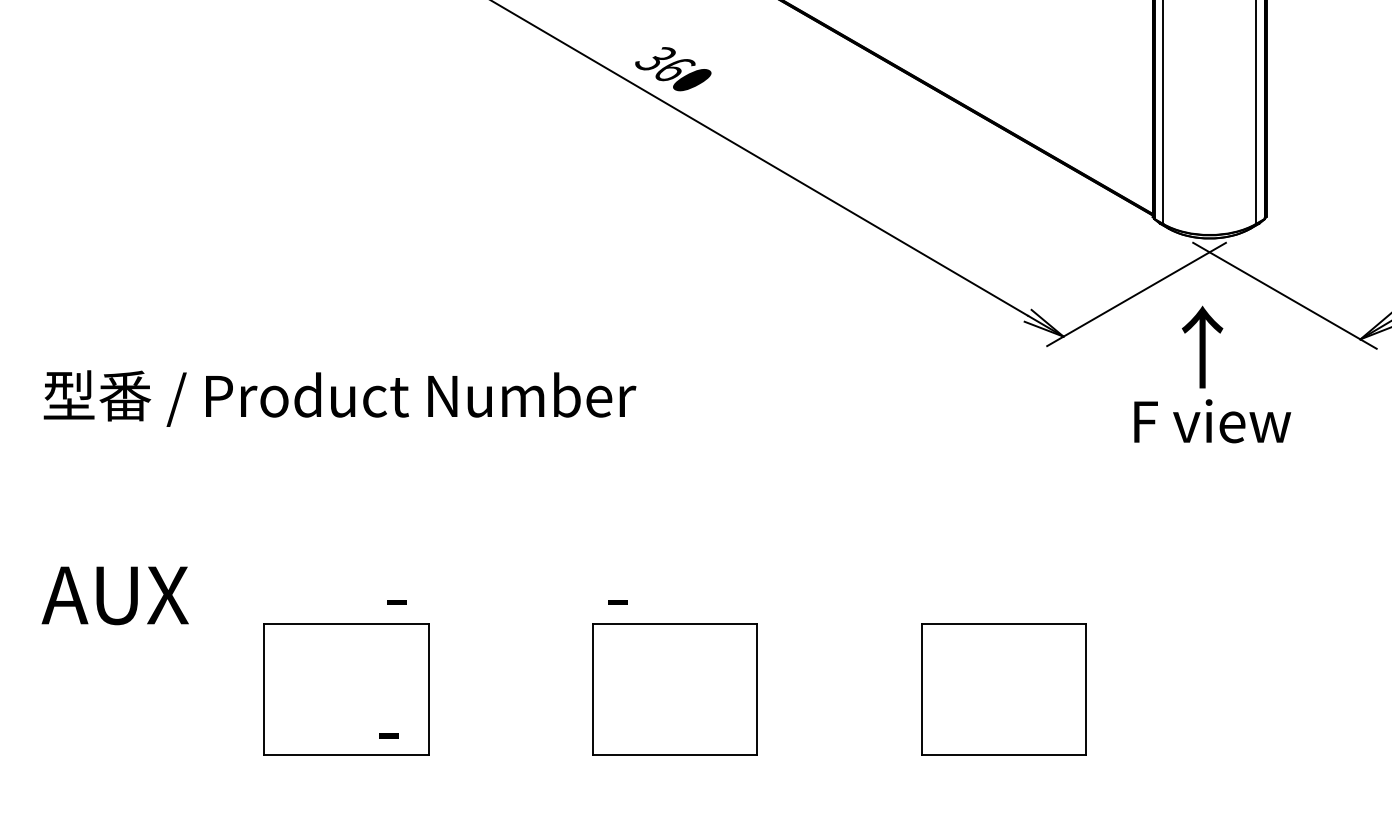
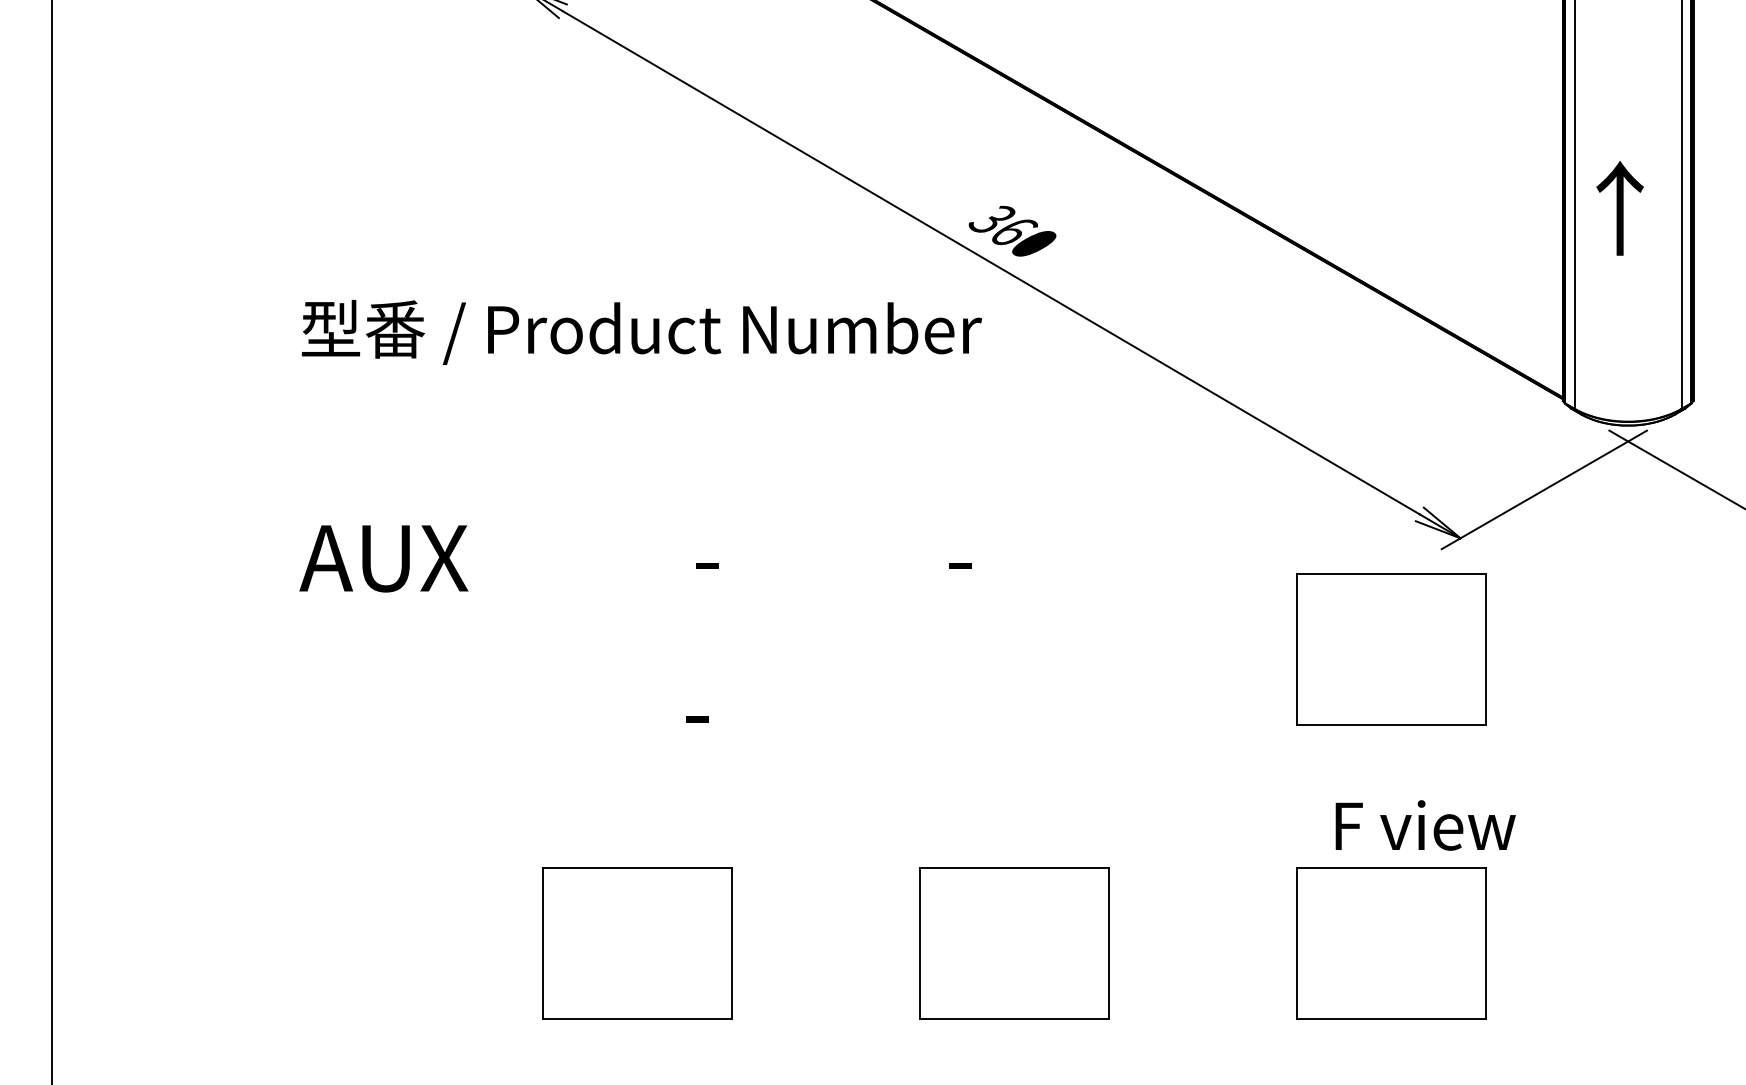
text: (1202, 347) -> (1619, 208), moved
text: (1212, 421) -> (1425, 825), moved
part: (1003, 433) -> (1391, 649), added
text: (338, 554) -> (640, 511), moved

